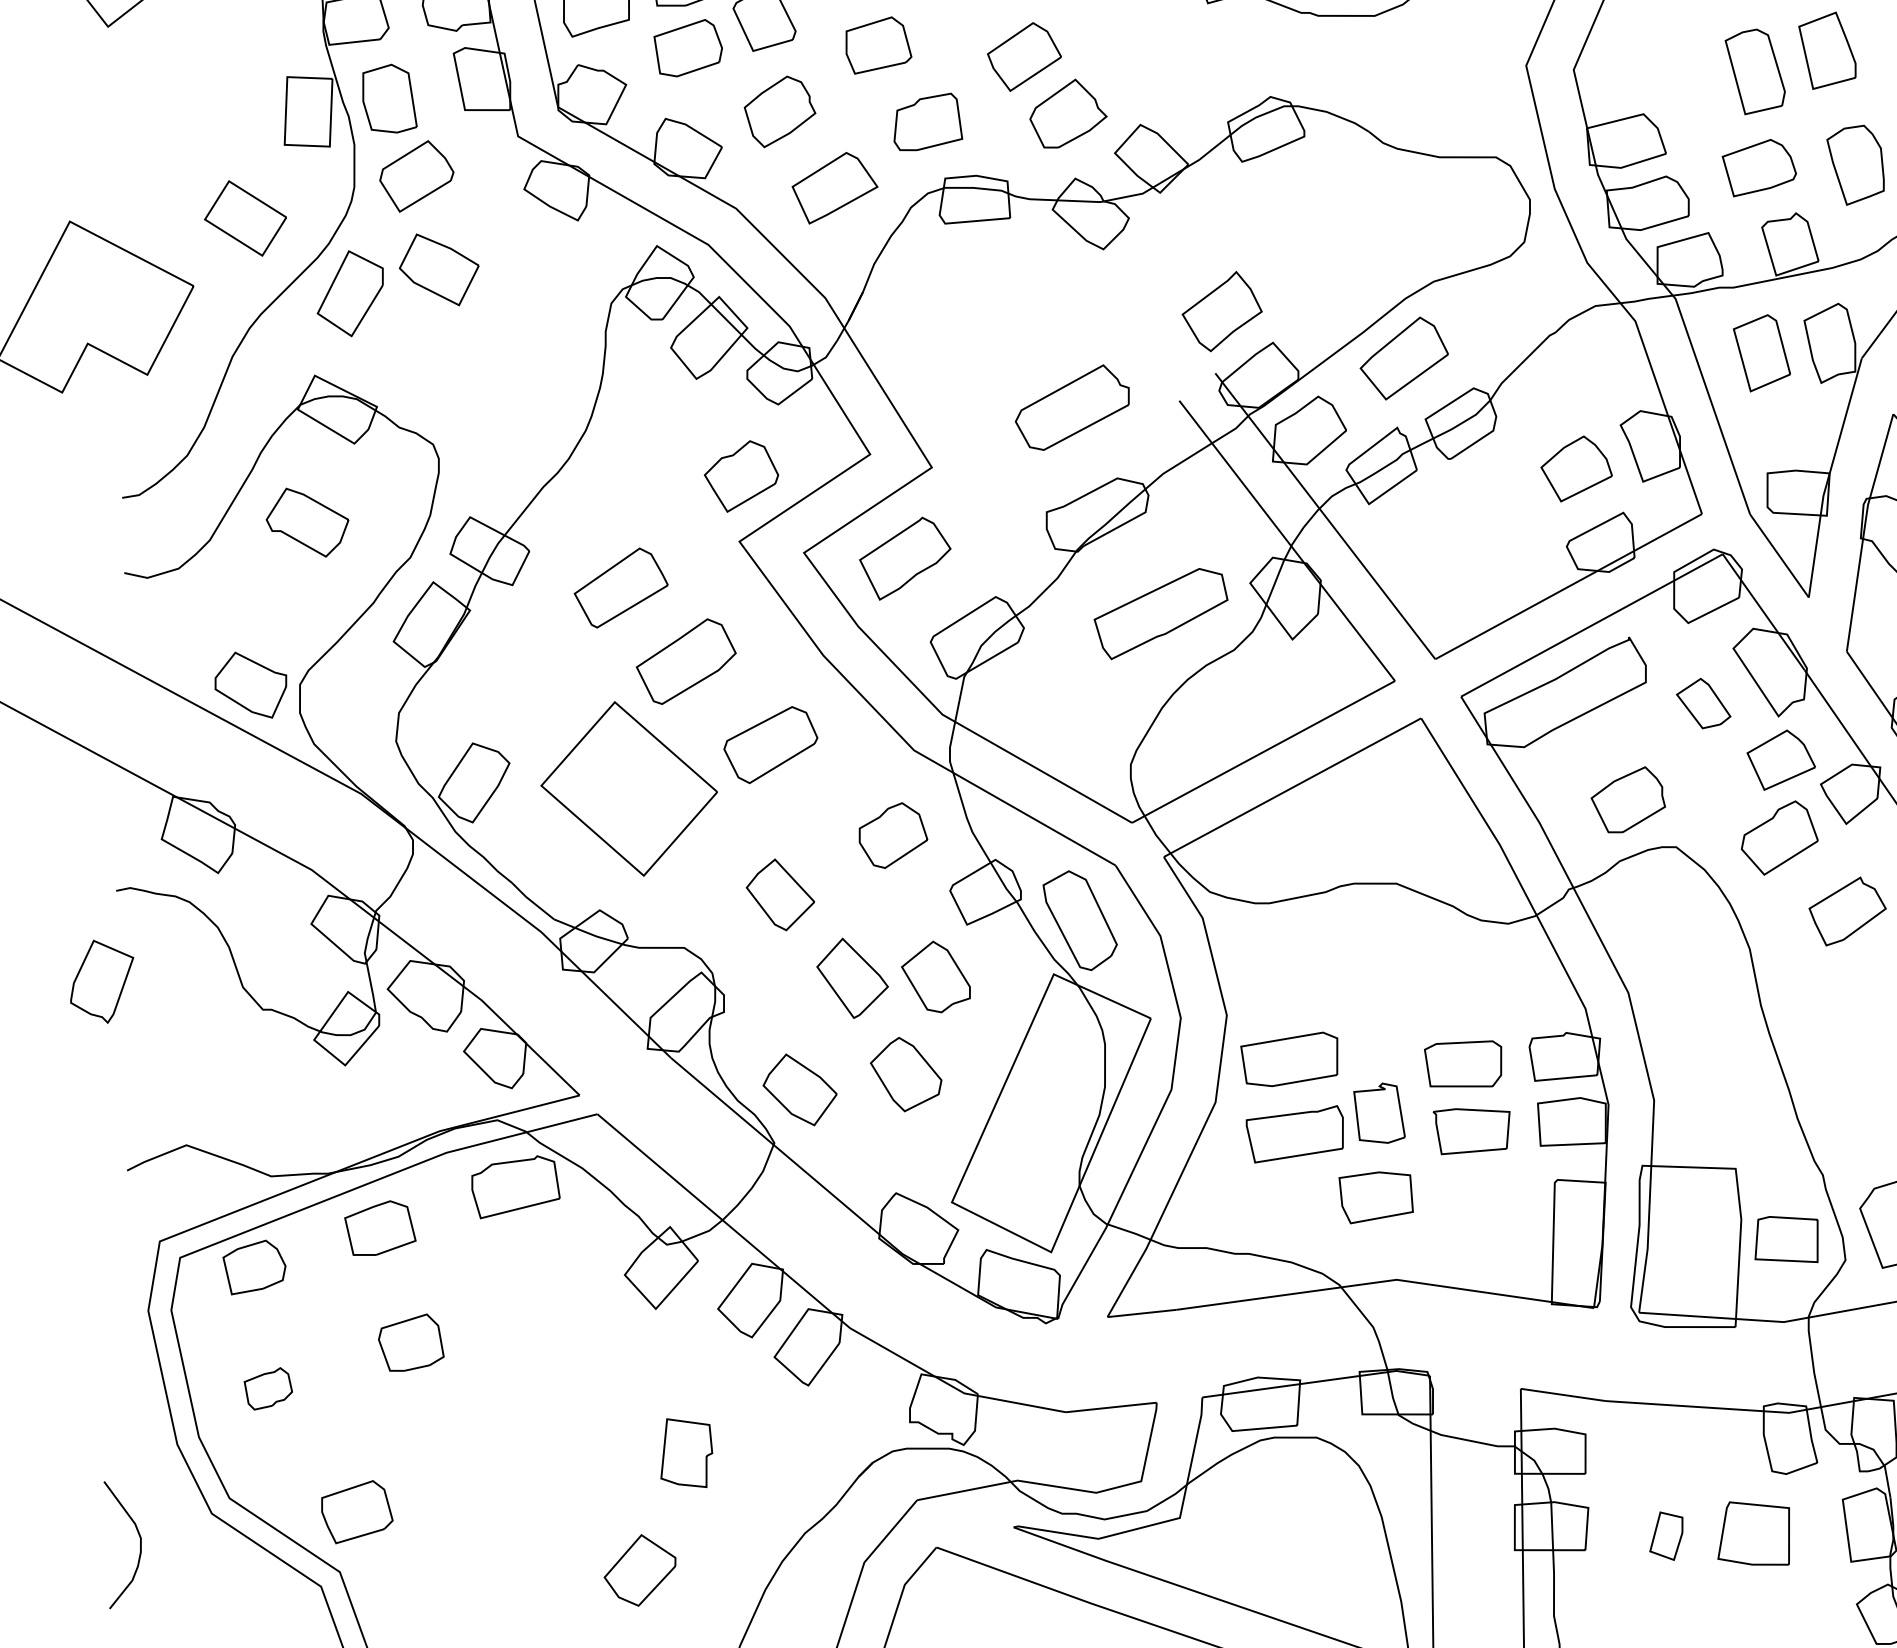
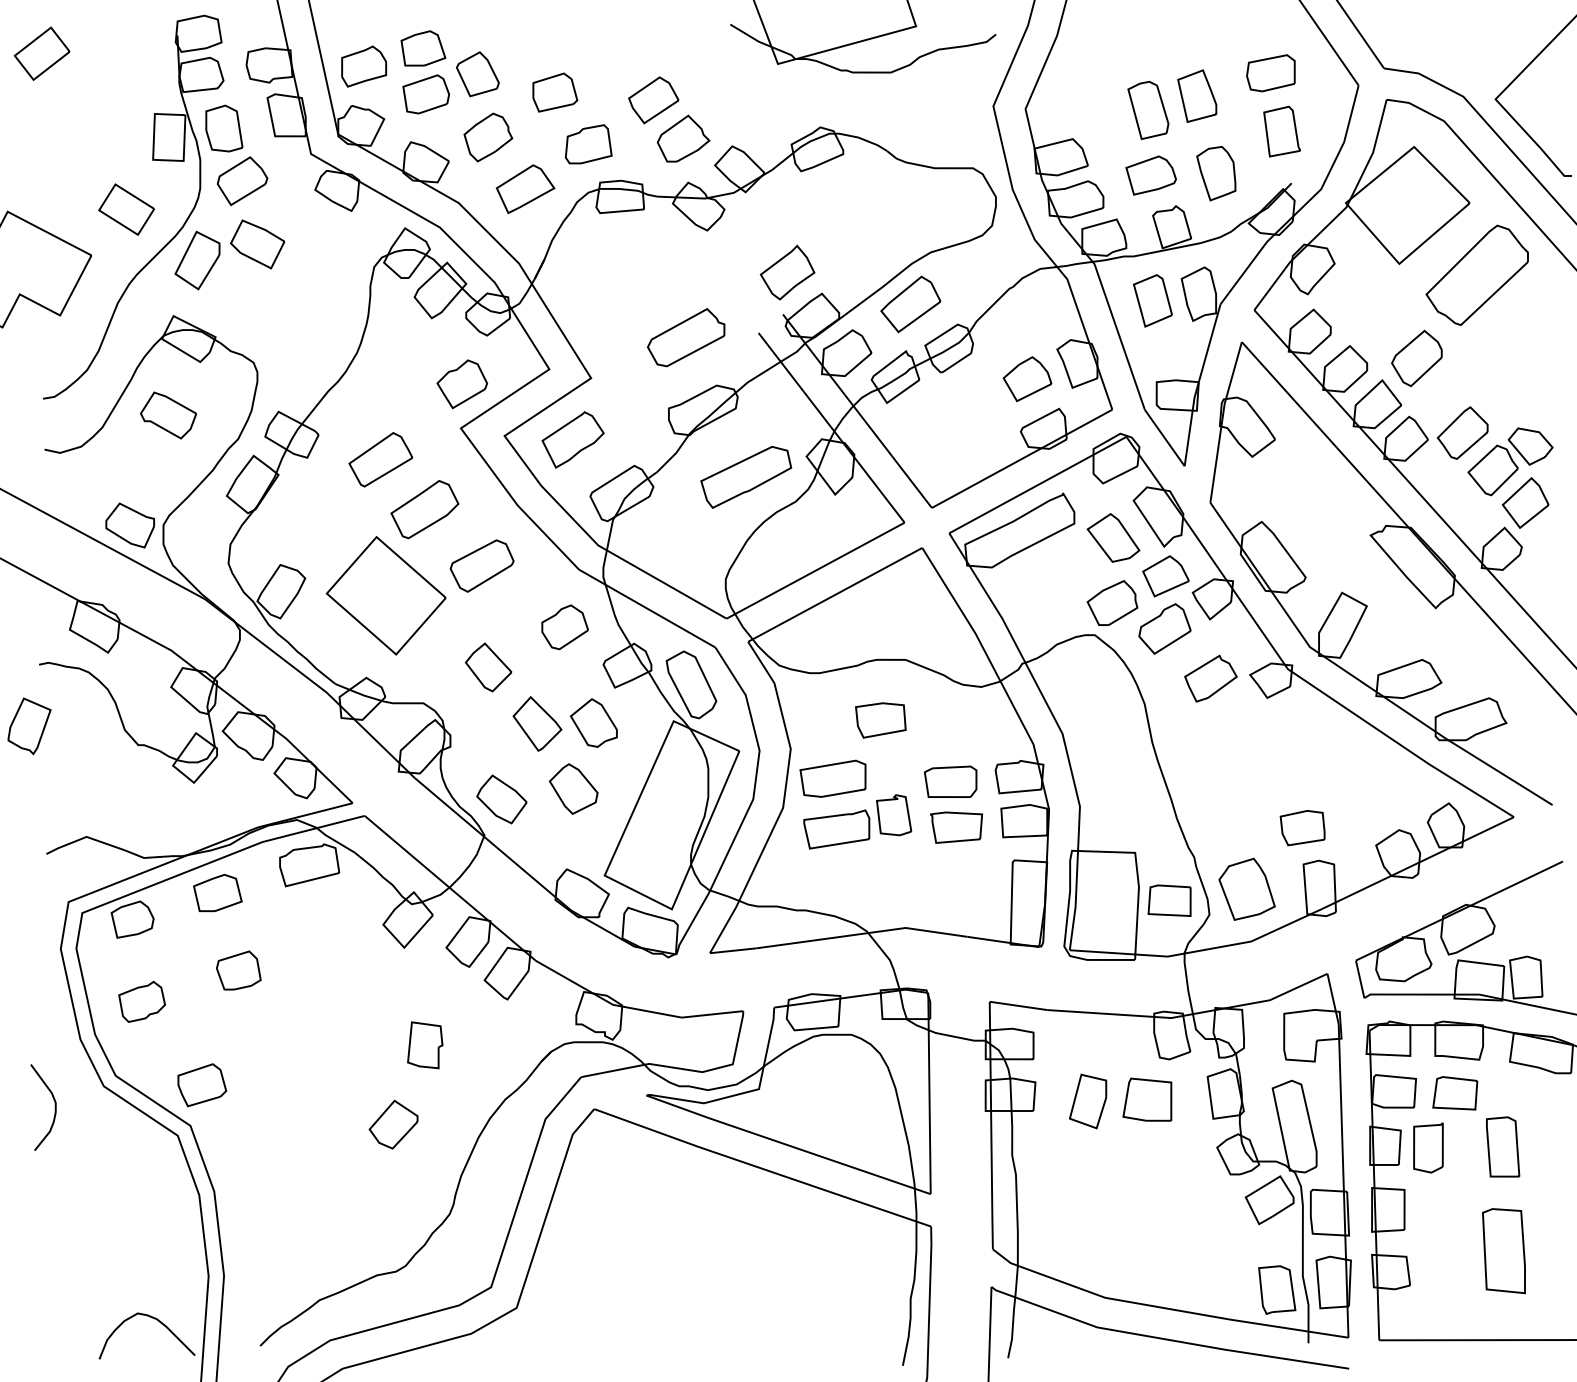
part: (1703, 702) -> (1113, 537), size x1.43
part: (1628, 798) -> (1112, 602), moved
part: (1375, 1197) -> (880, 720), moved
part: (267, 1388) -> (141, 1001), size x1.43
part: (1666, 1536) -> (1088, 1101), size x1.67

